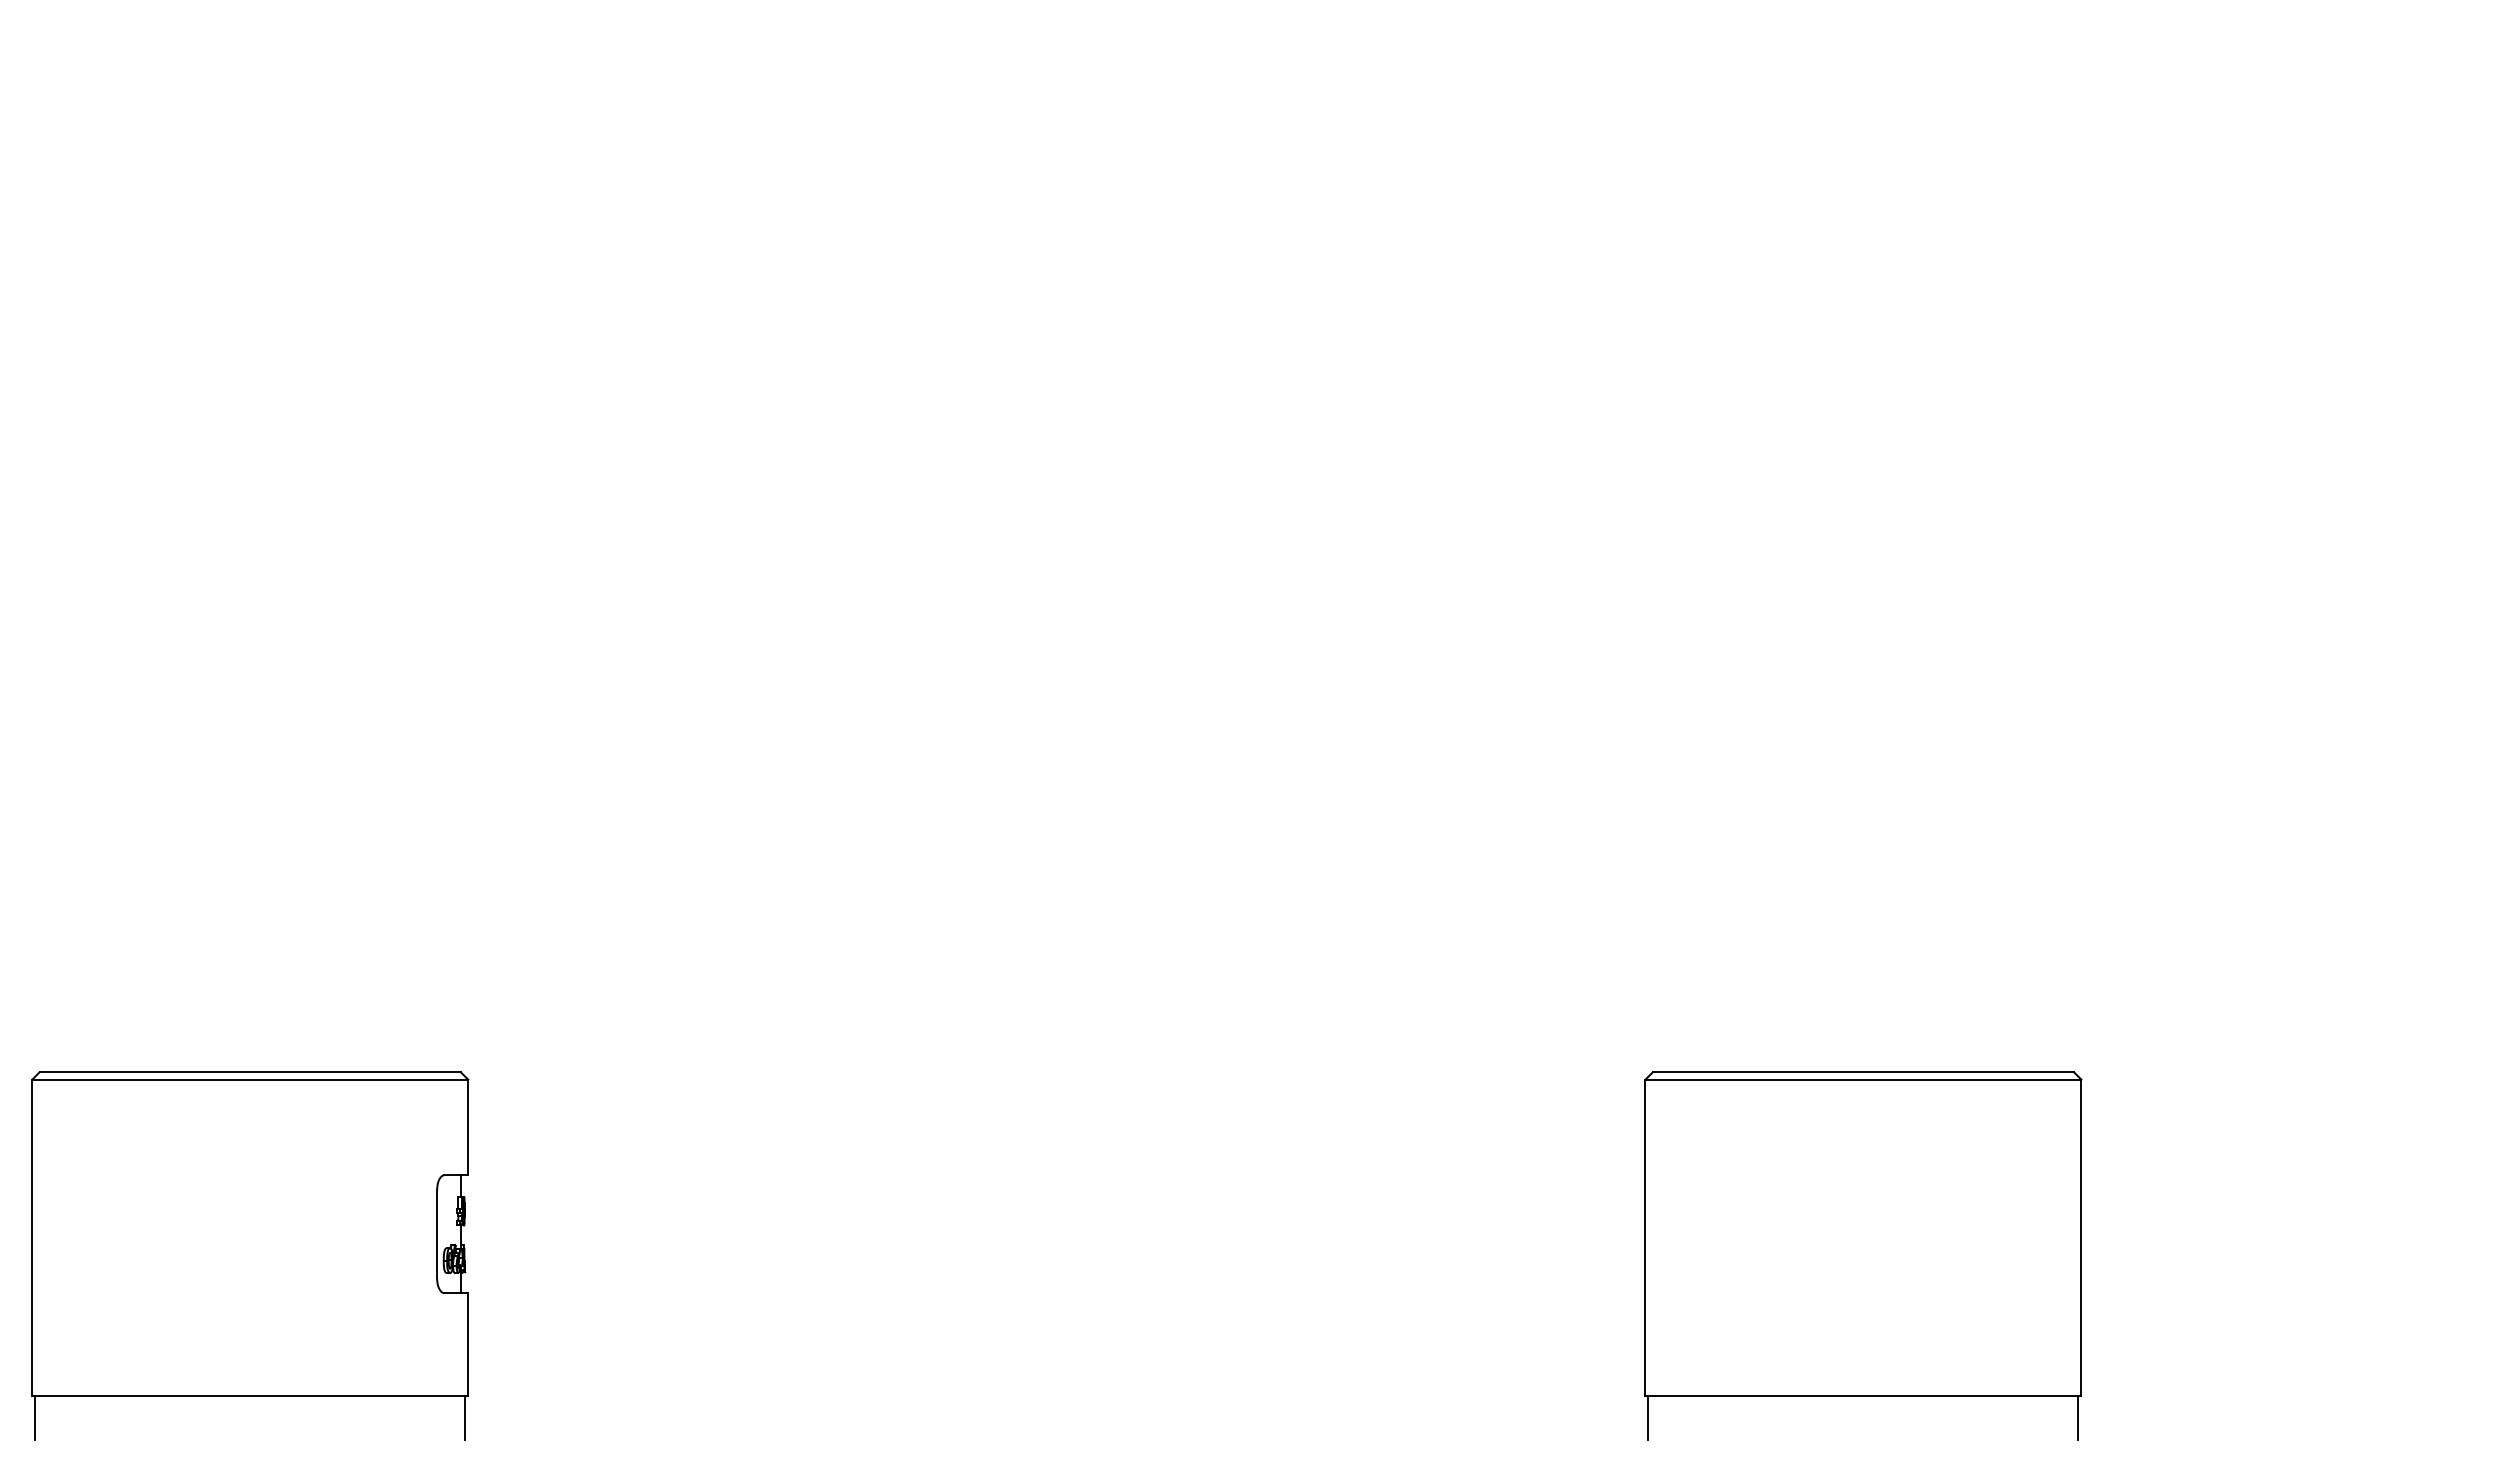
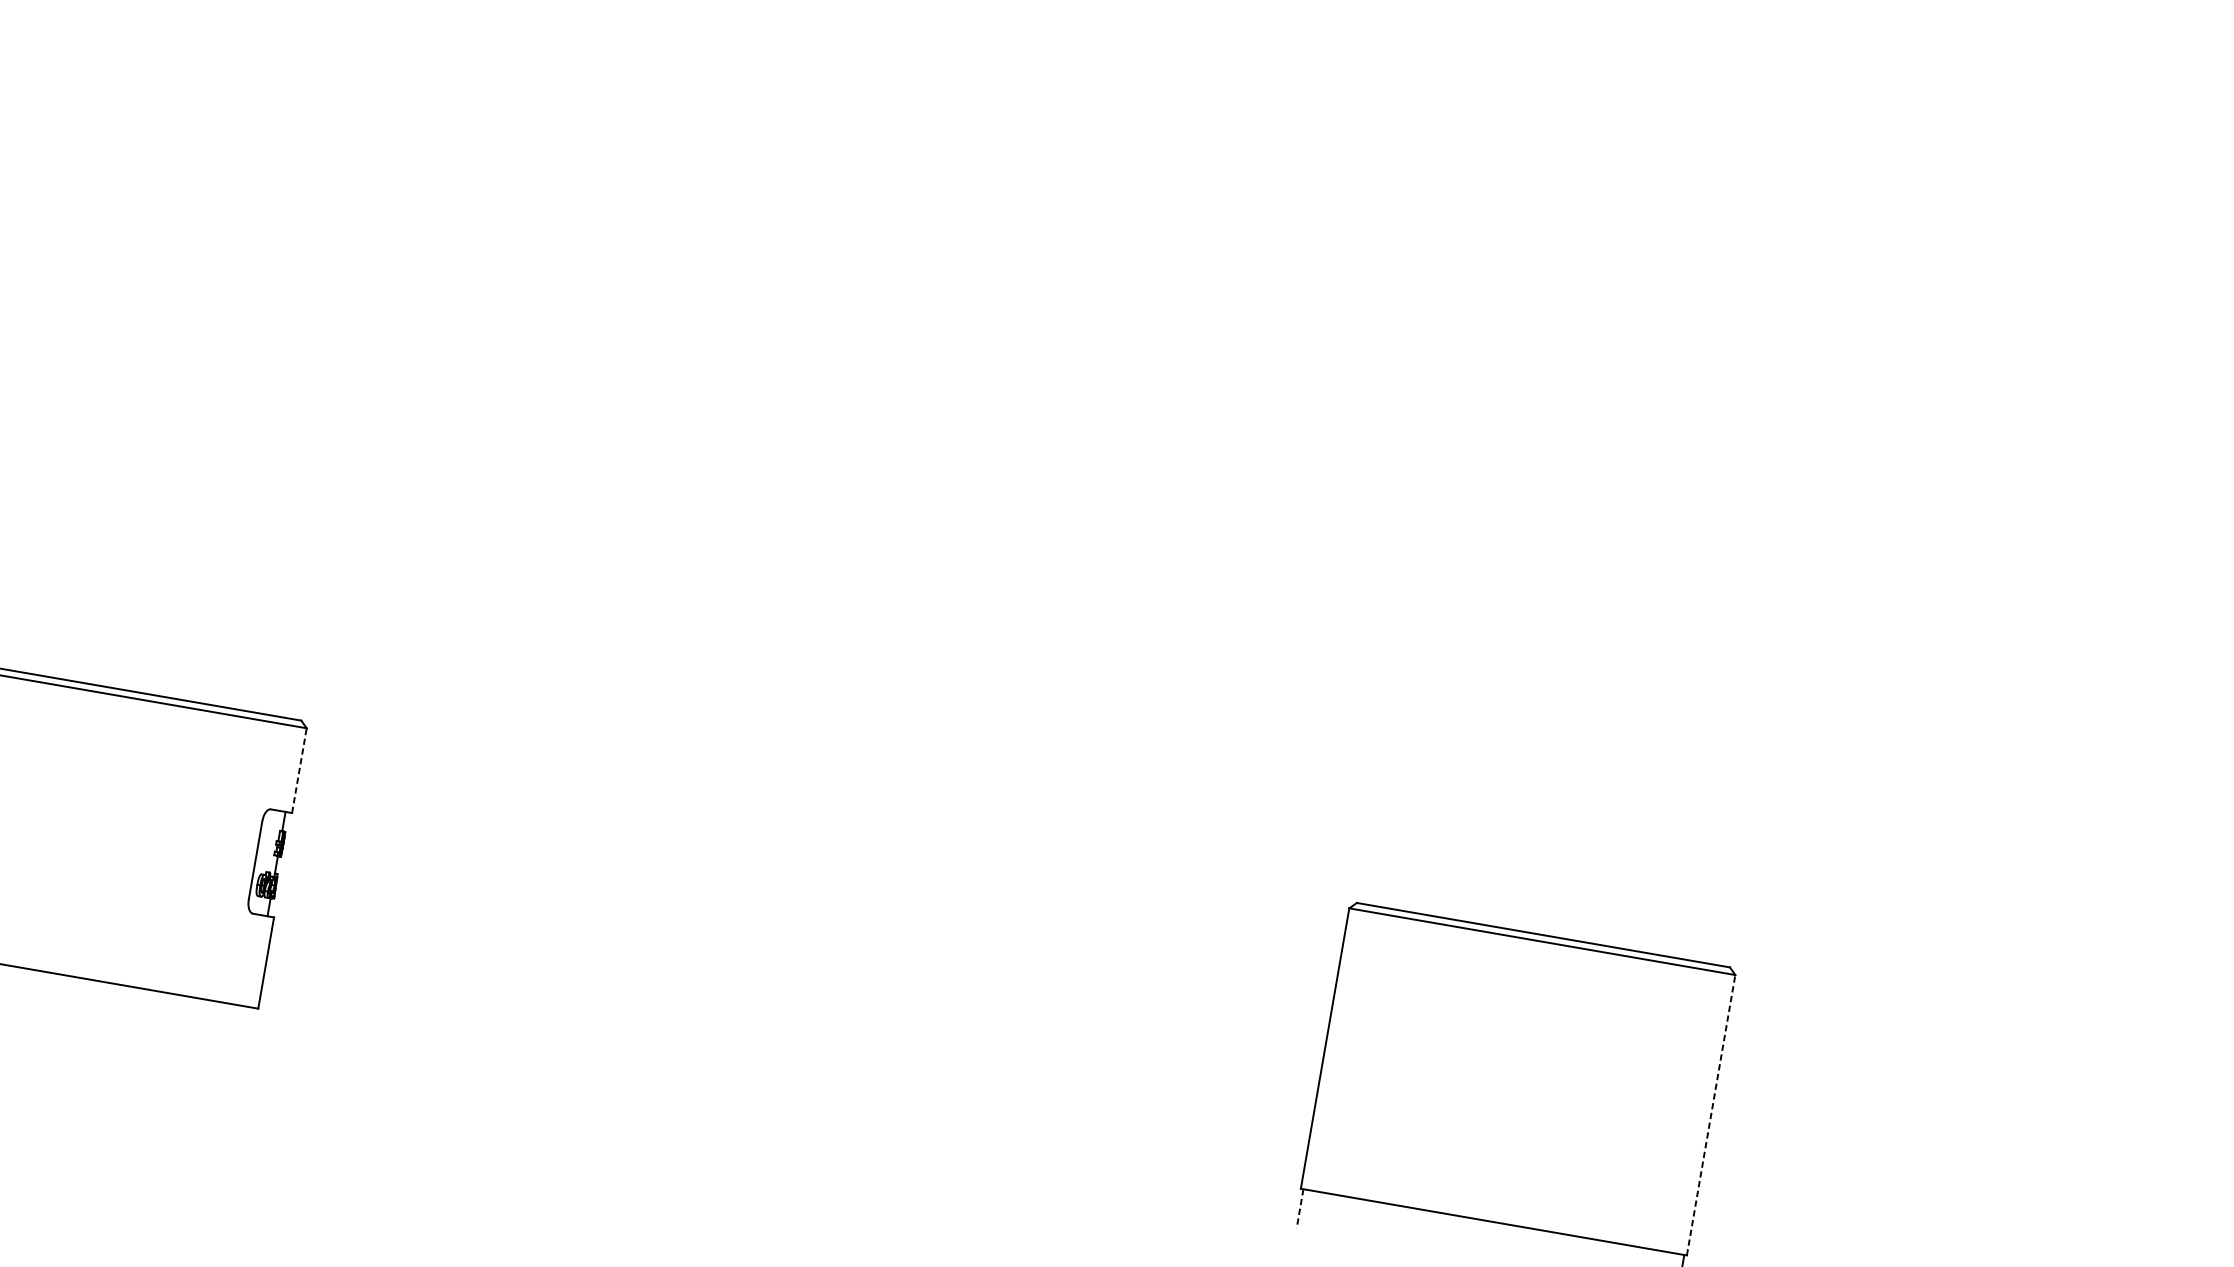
line: (468, 1127) -> (299, 770), solid -> dashed
line: (2081, 1237) -> (1711, 1114), solid -> dashed
line: (465, 1418) -> (252, 1027), removed
line: (1648, 1418) -> (1300, 1208), solid -> dashed

